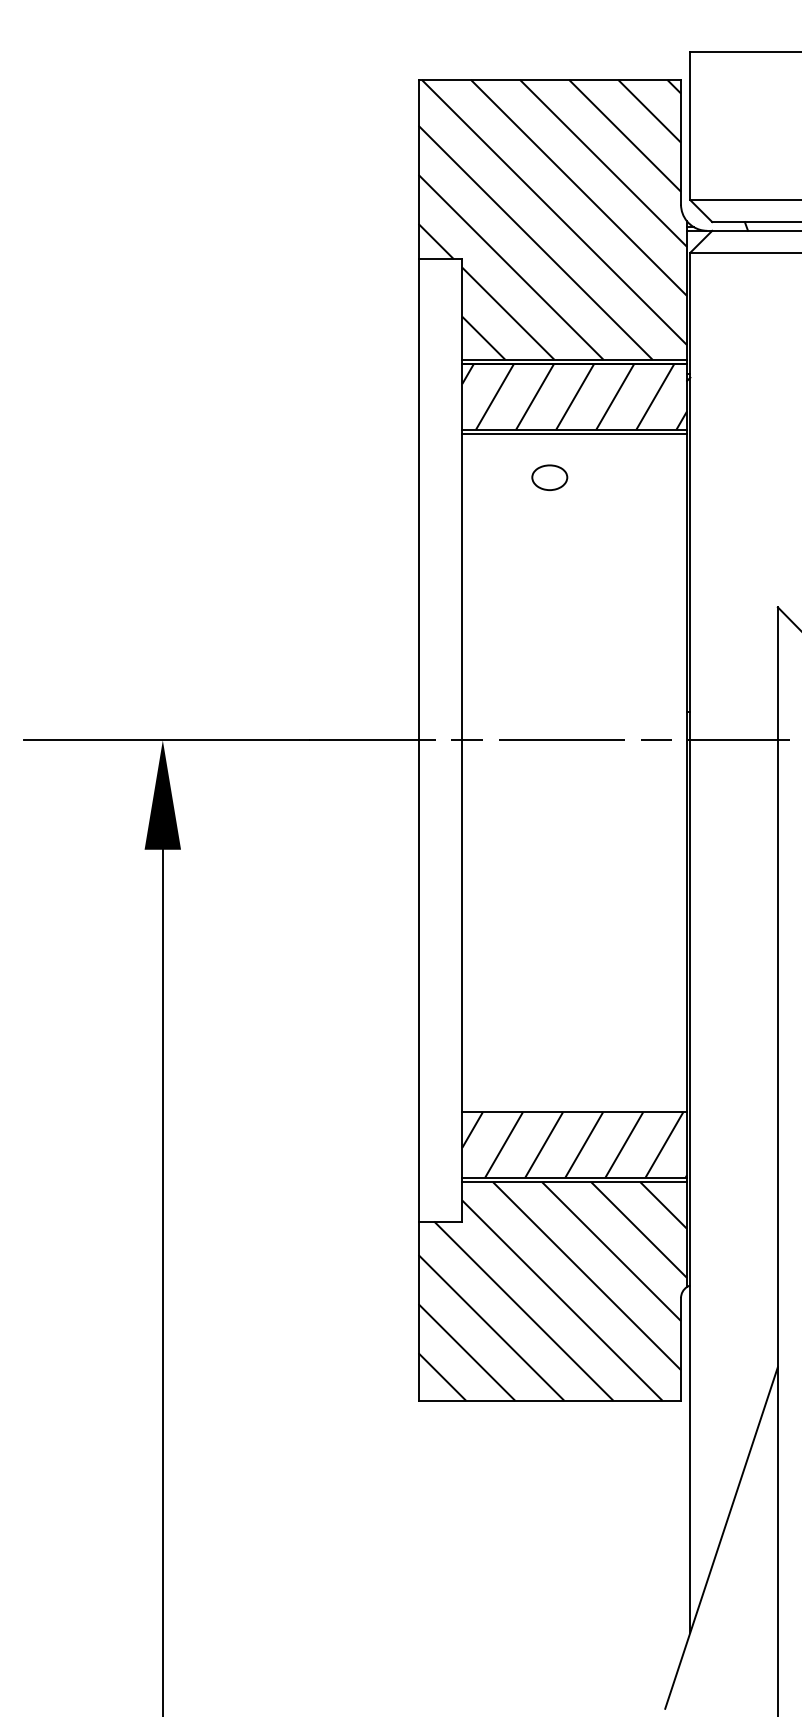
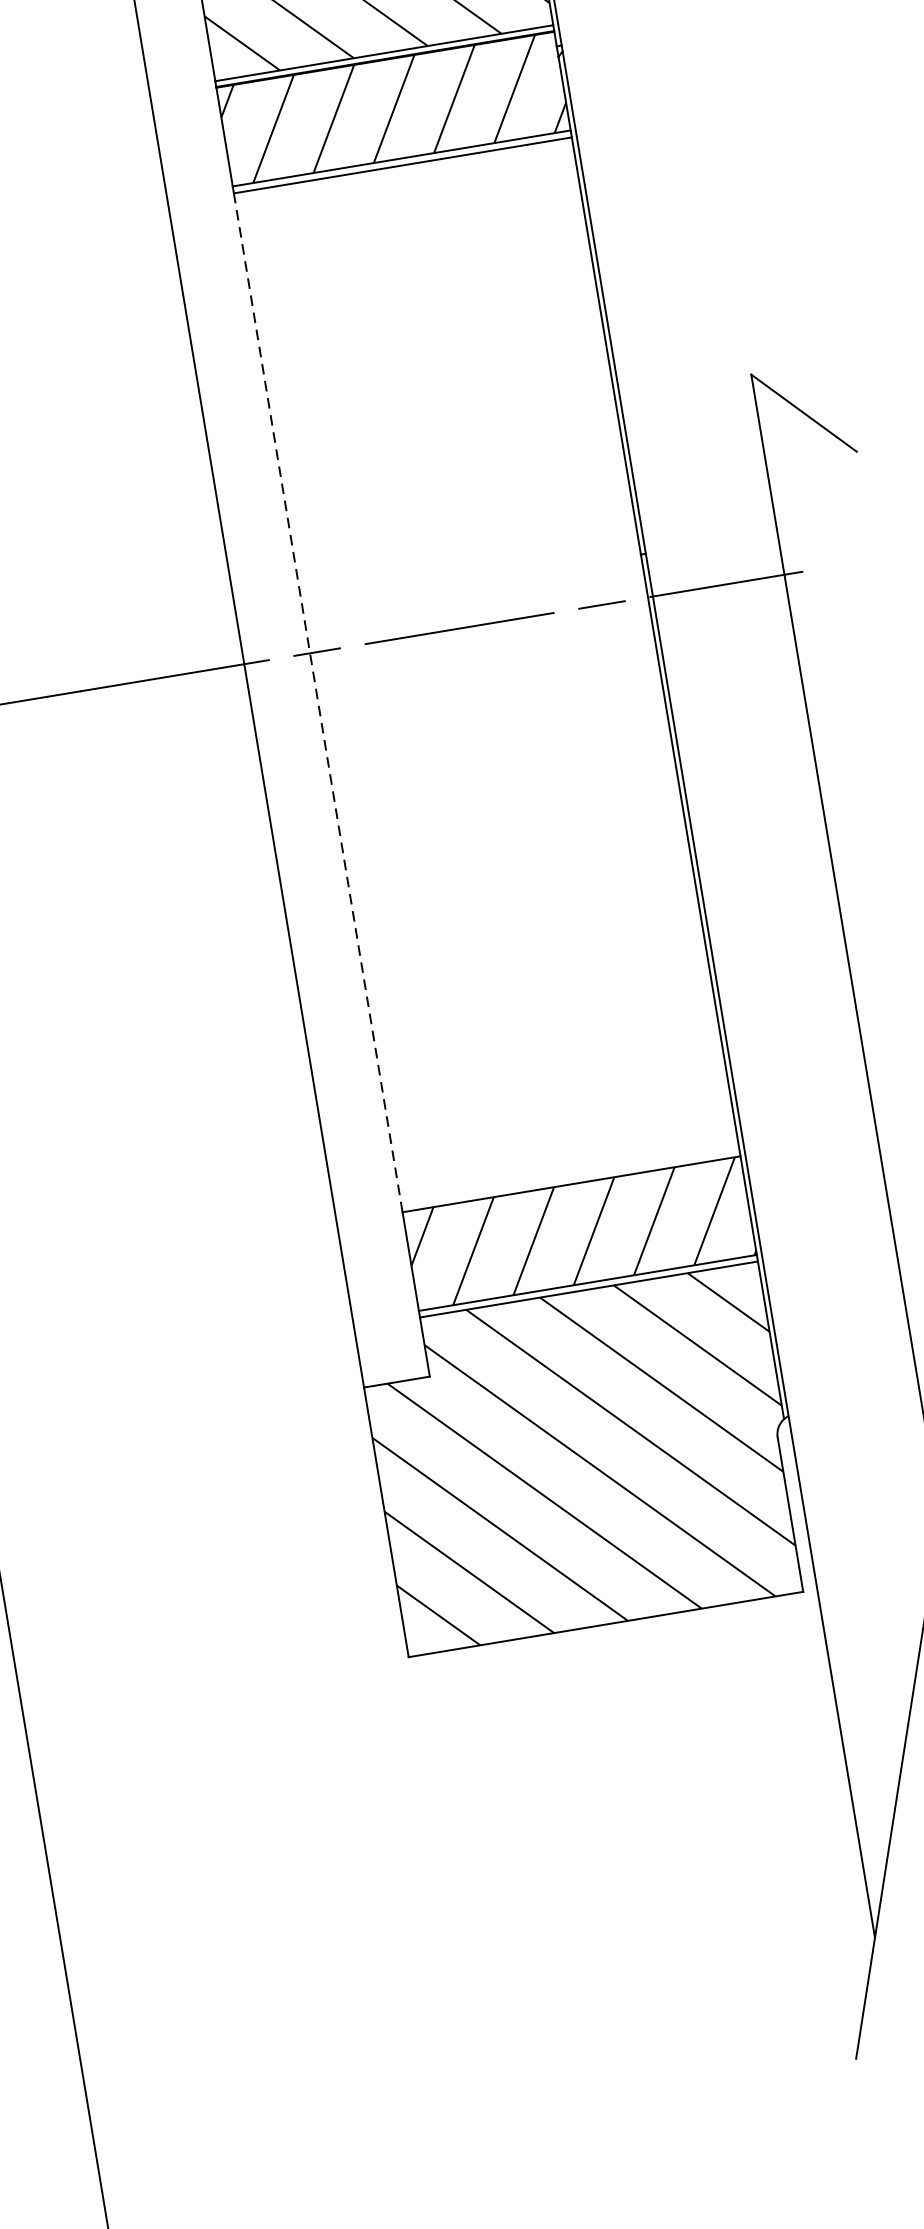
part: (549, 477) -> (375, 236), removed
line: (462, 773) -> (318, 703), solid -> dashed

